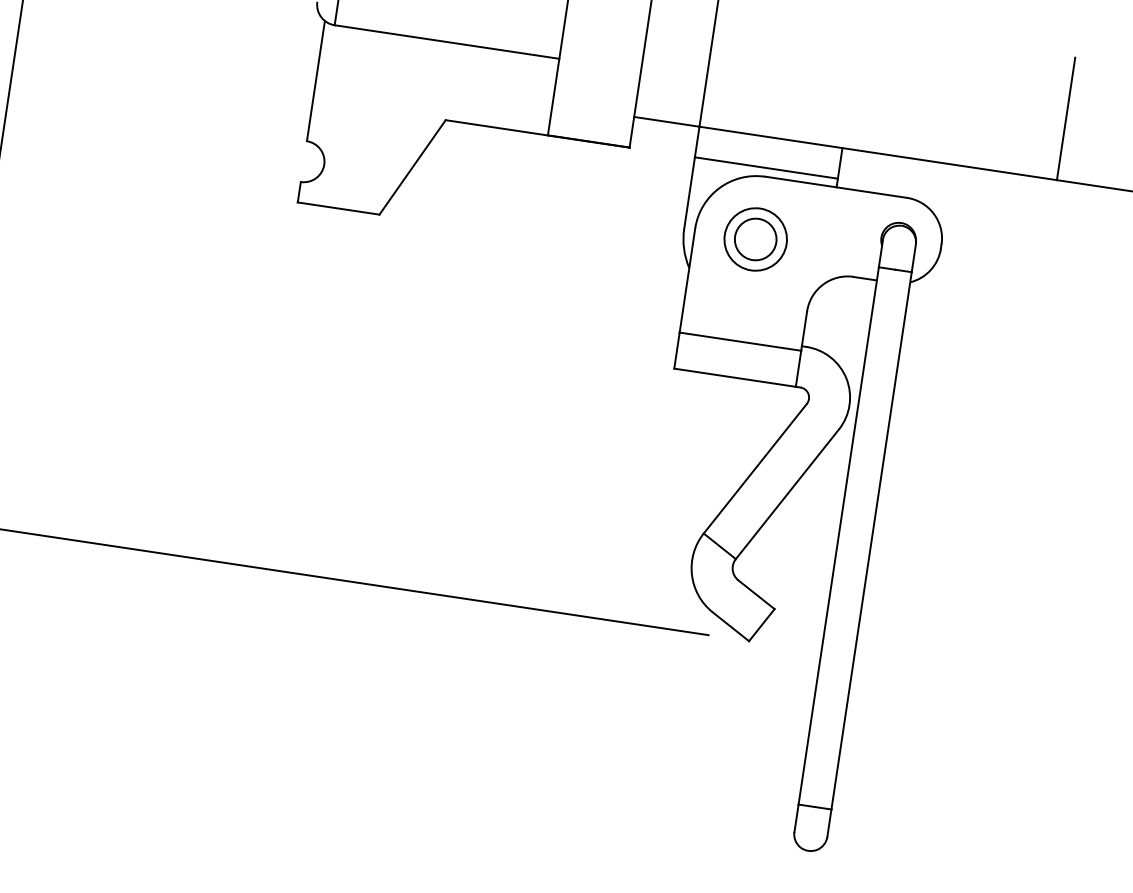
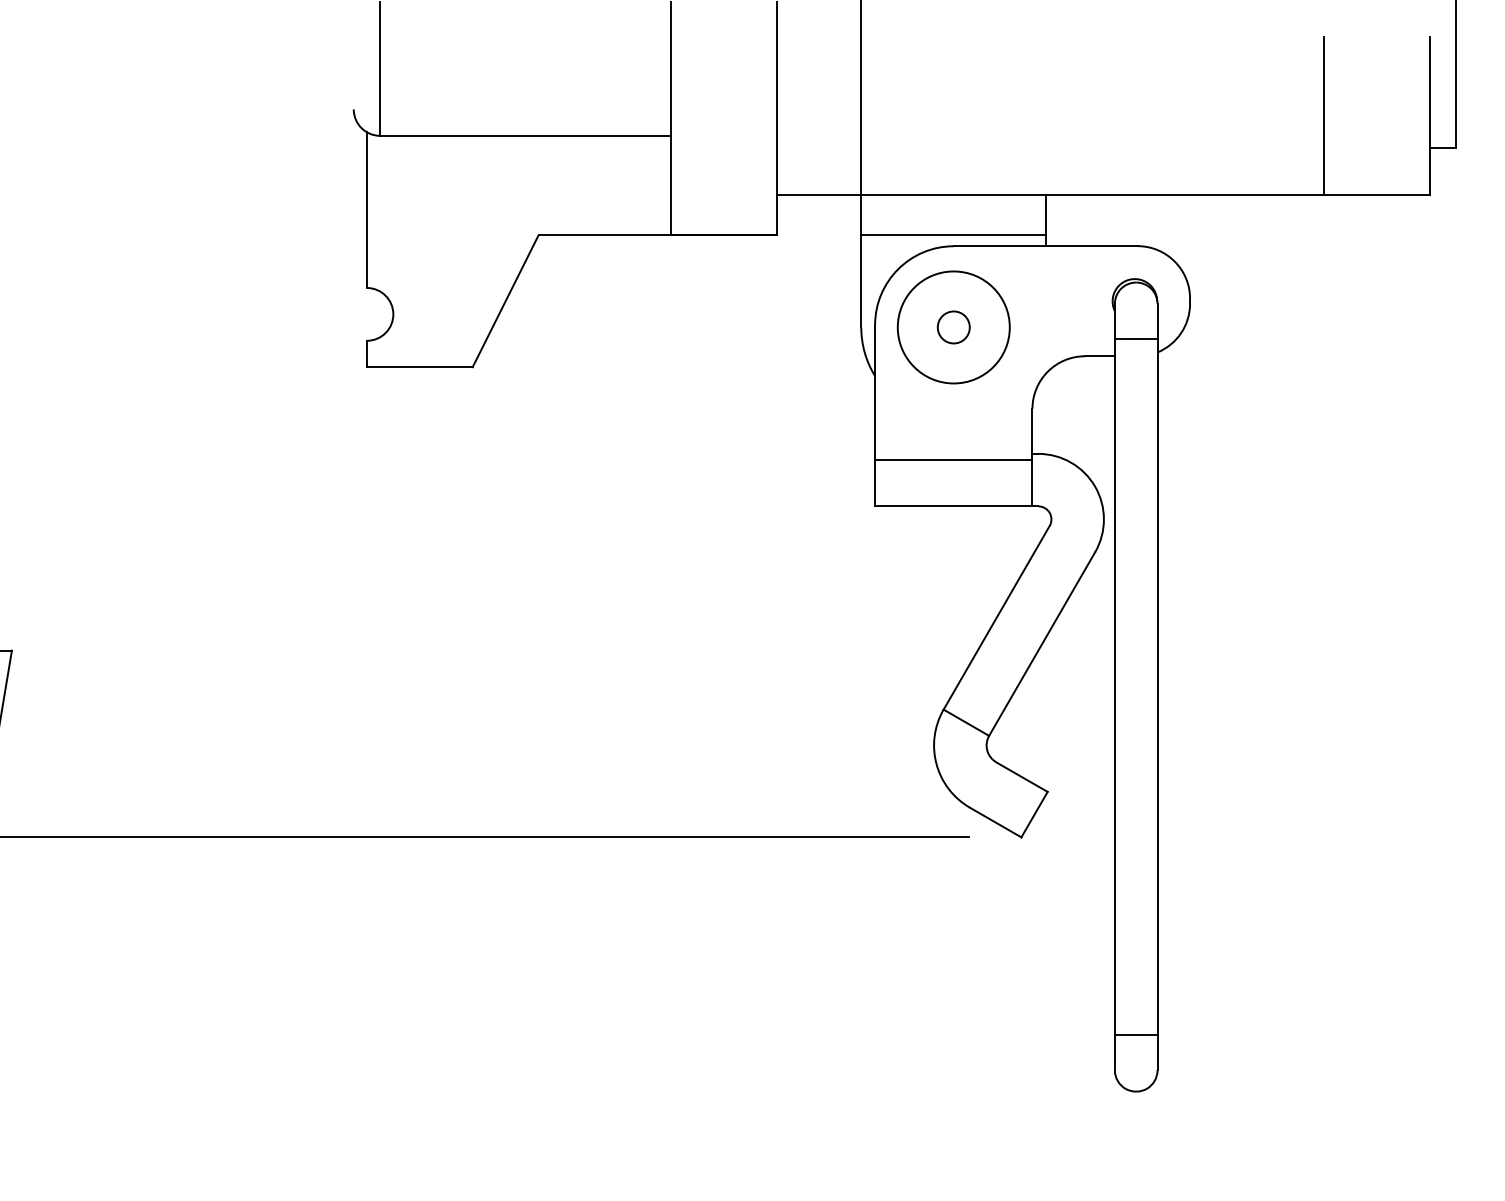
circle: (755, 239) -> (953, 327), size x0.6
circle: (755, 239) -> (953, 327), size x1.4

